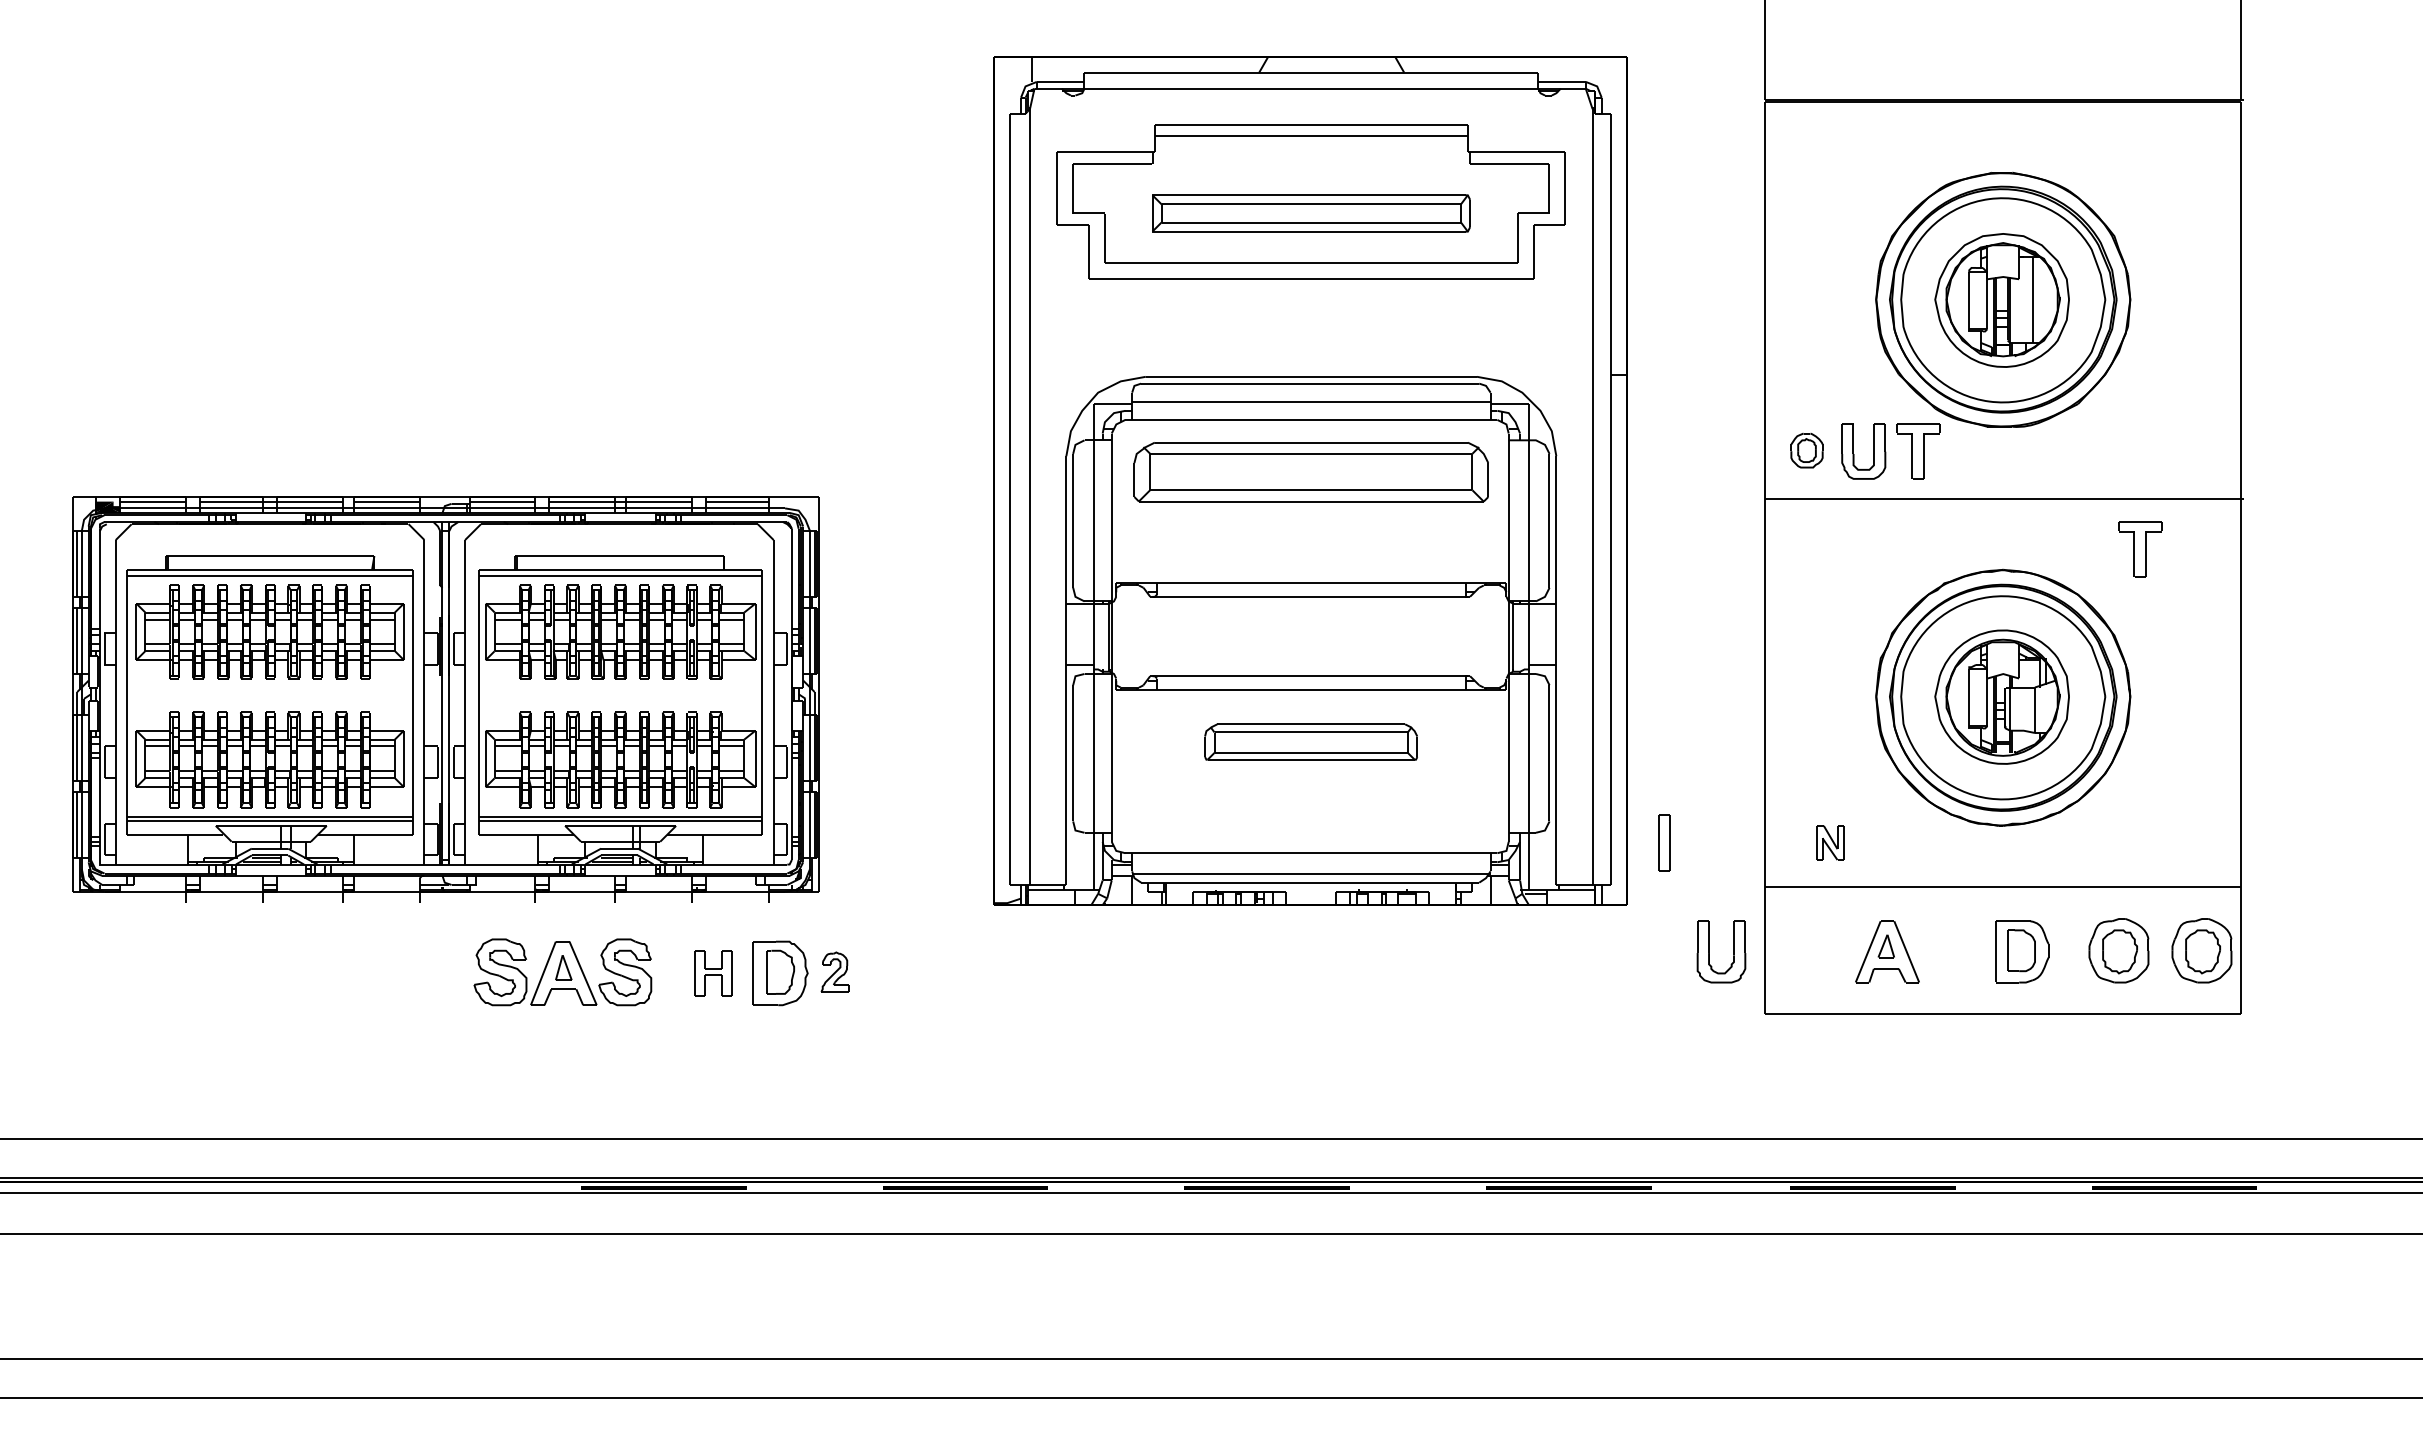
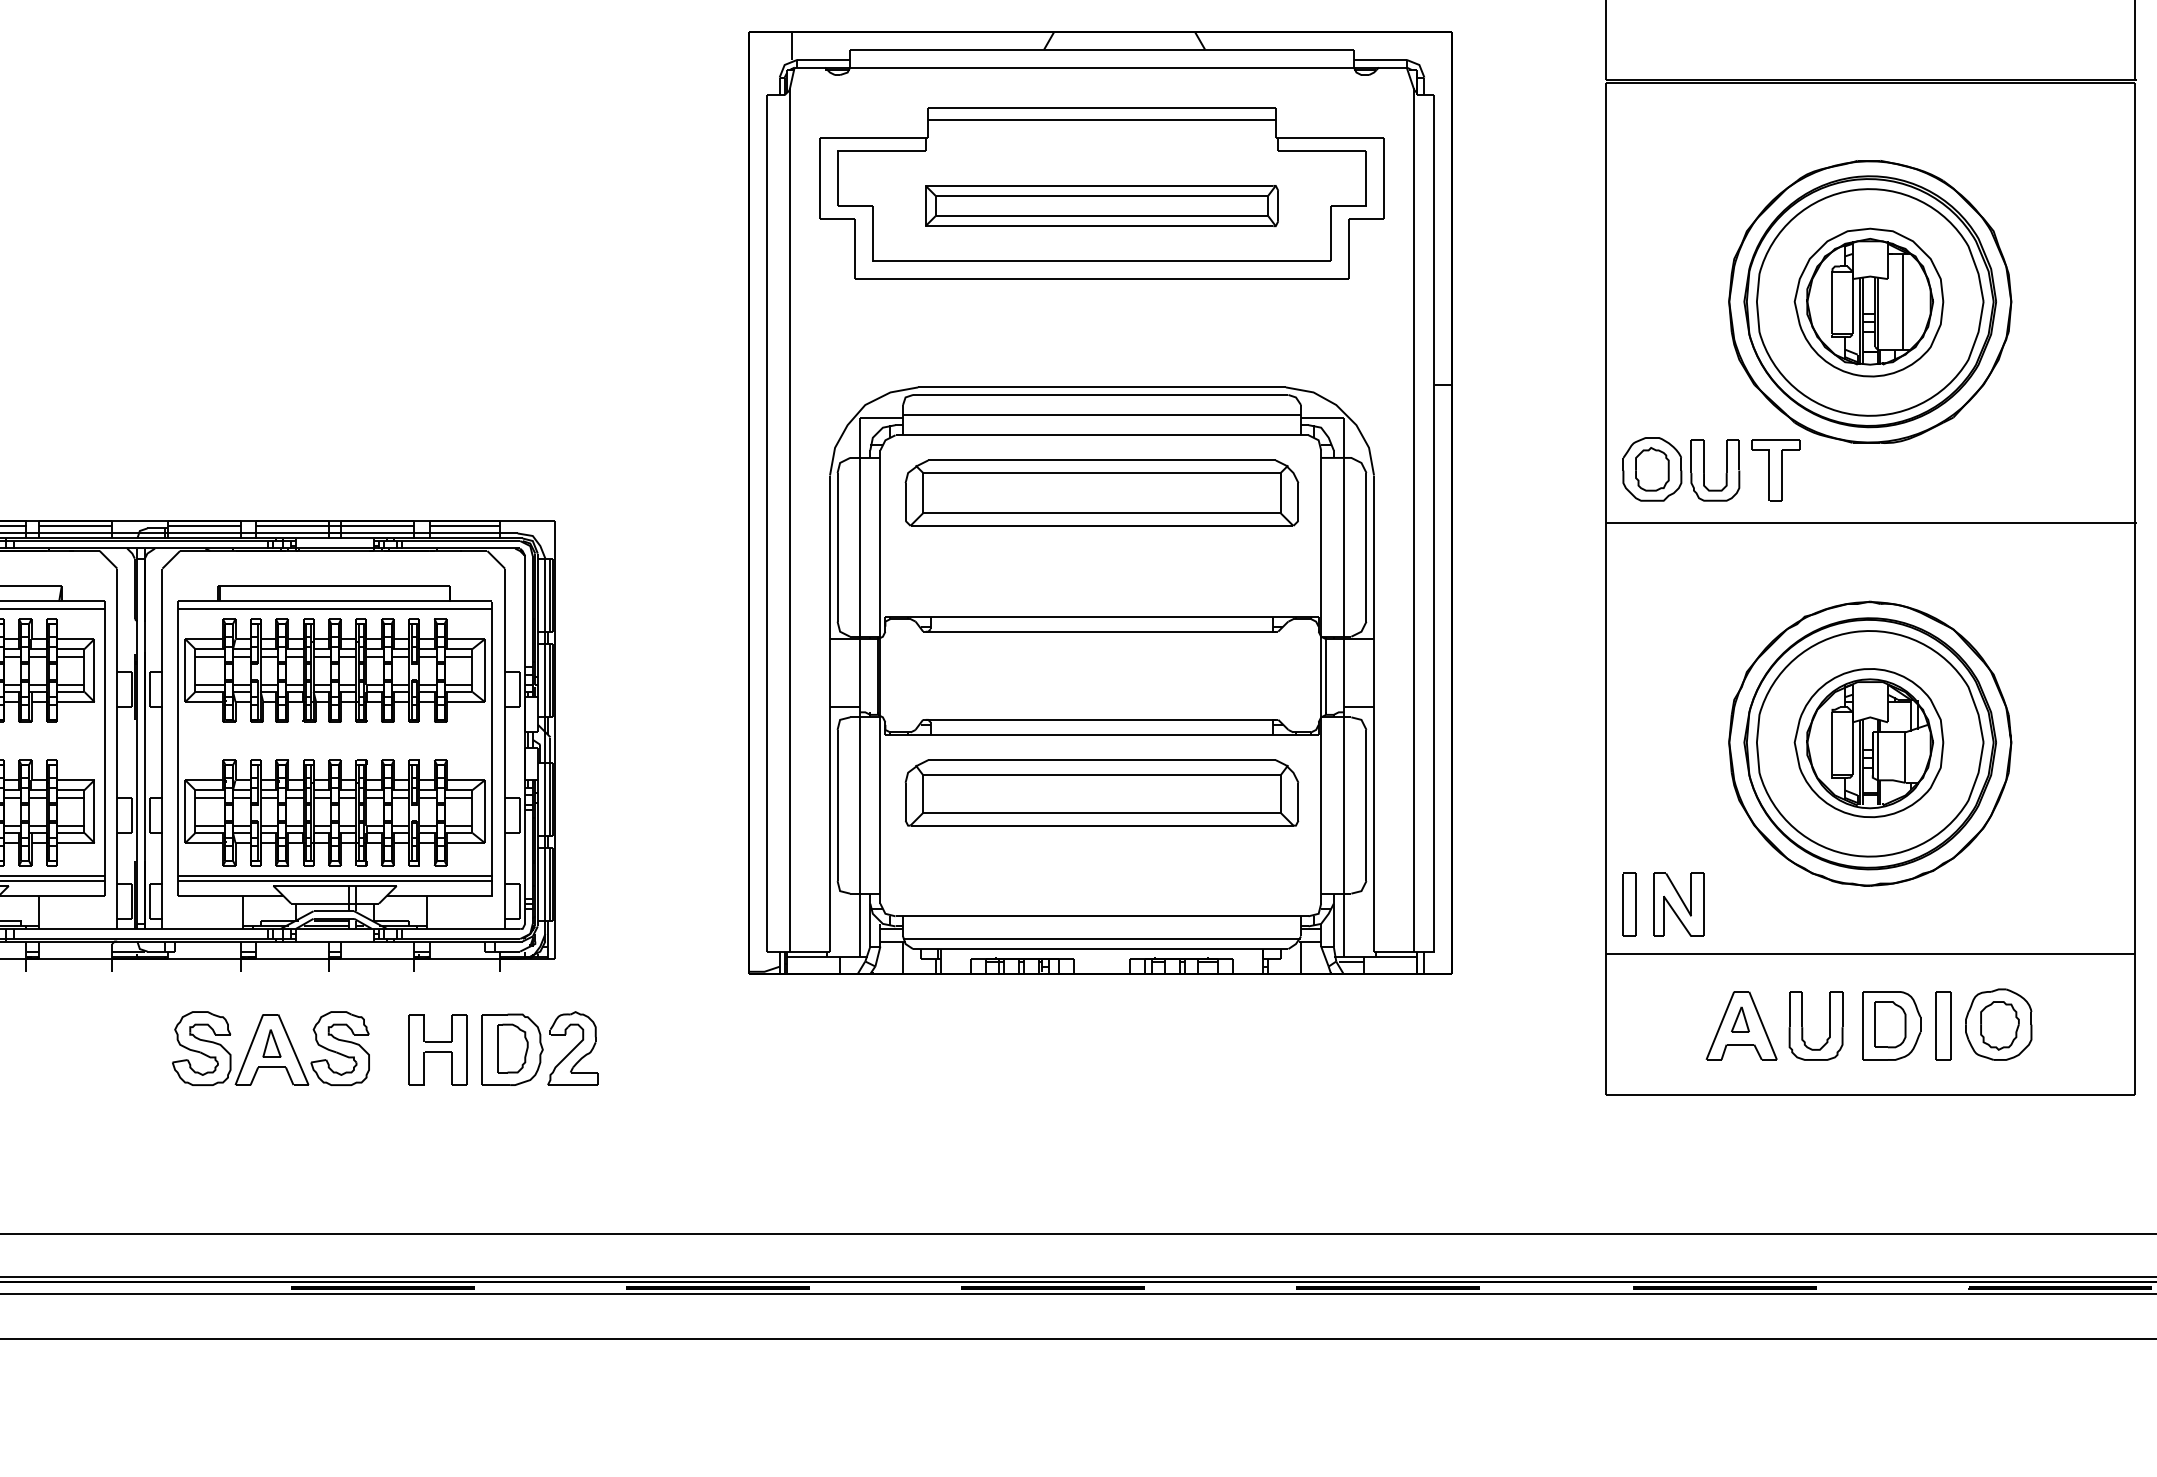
part: (1806, 450) -> (1651, 469), size x1.67
part: (2140, 549) -> (2022, 579), removed
part: (1310, 741) -> (1101, 792), size x1.67
part: (1664, 842) -> (1629, 904), moved
part: (1830, 842) -> (1678, 904), size x1.67
part: (2201, 950) -> (2090, 1024), removed
part: (1709, 951) -> (1802, 1025), moved
part: (2068, 951) -> (1942, 1025), added
part: (834, 971) -> (572, 1047), size x1.67
part: (713, 973) -> (438, 1049), size x1.43

